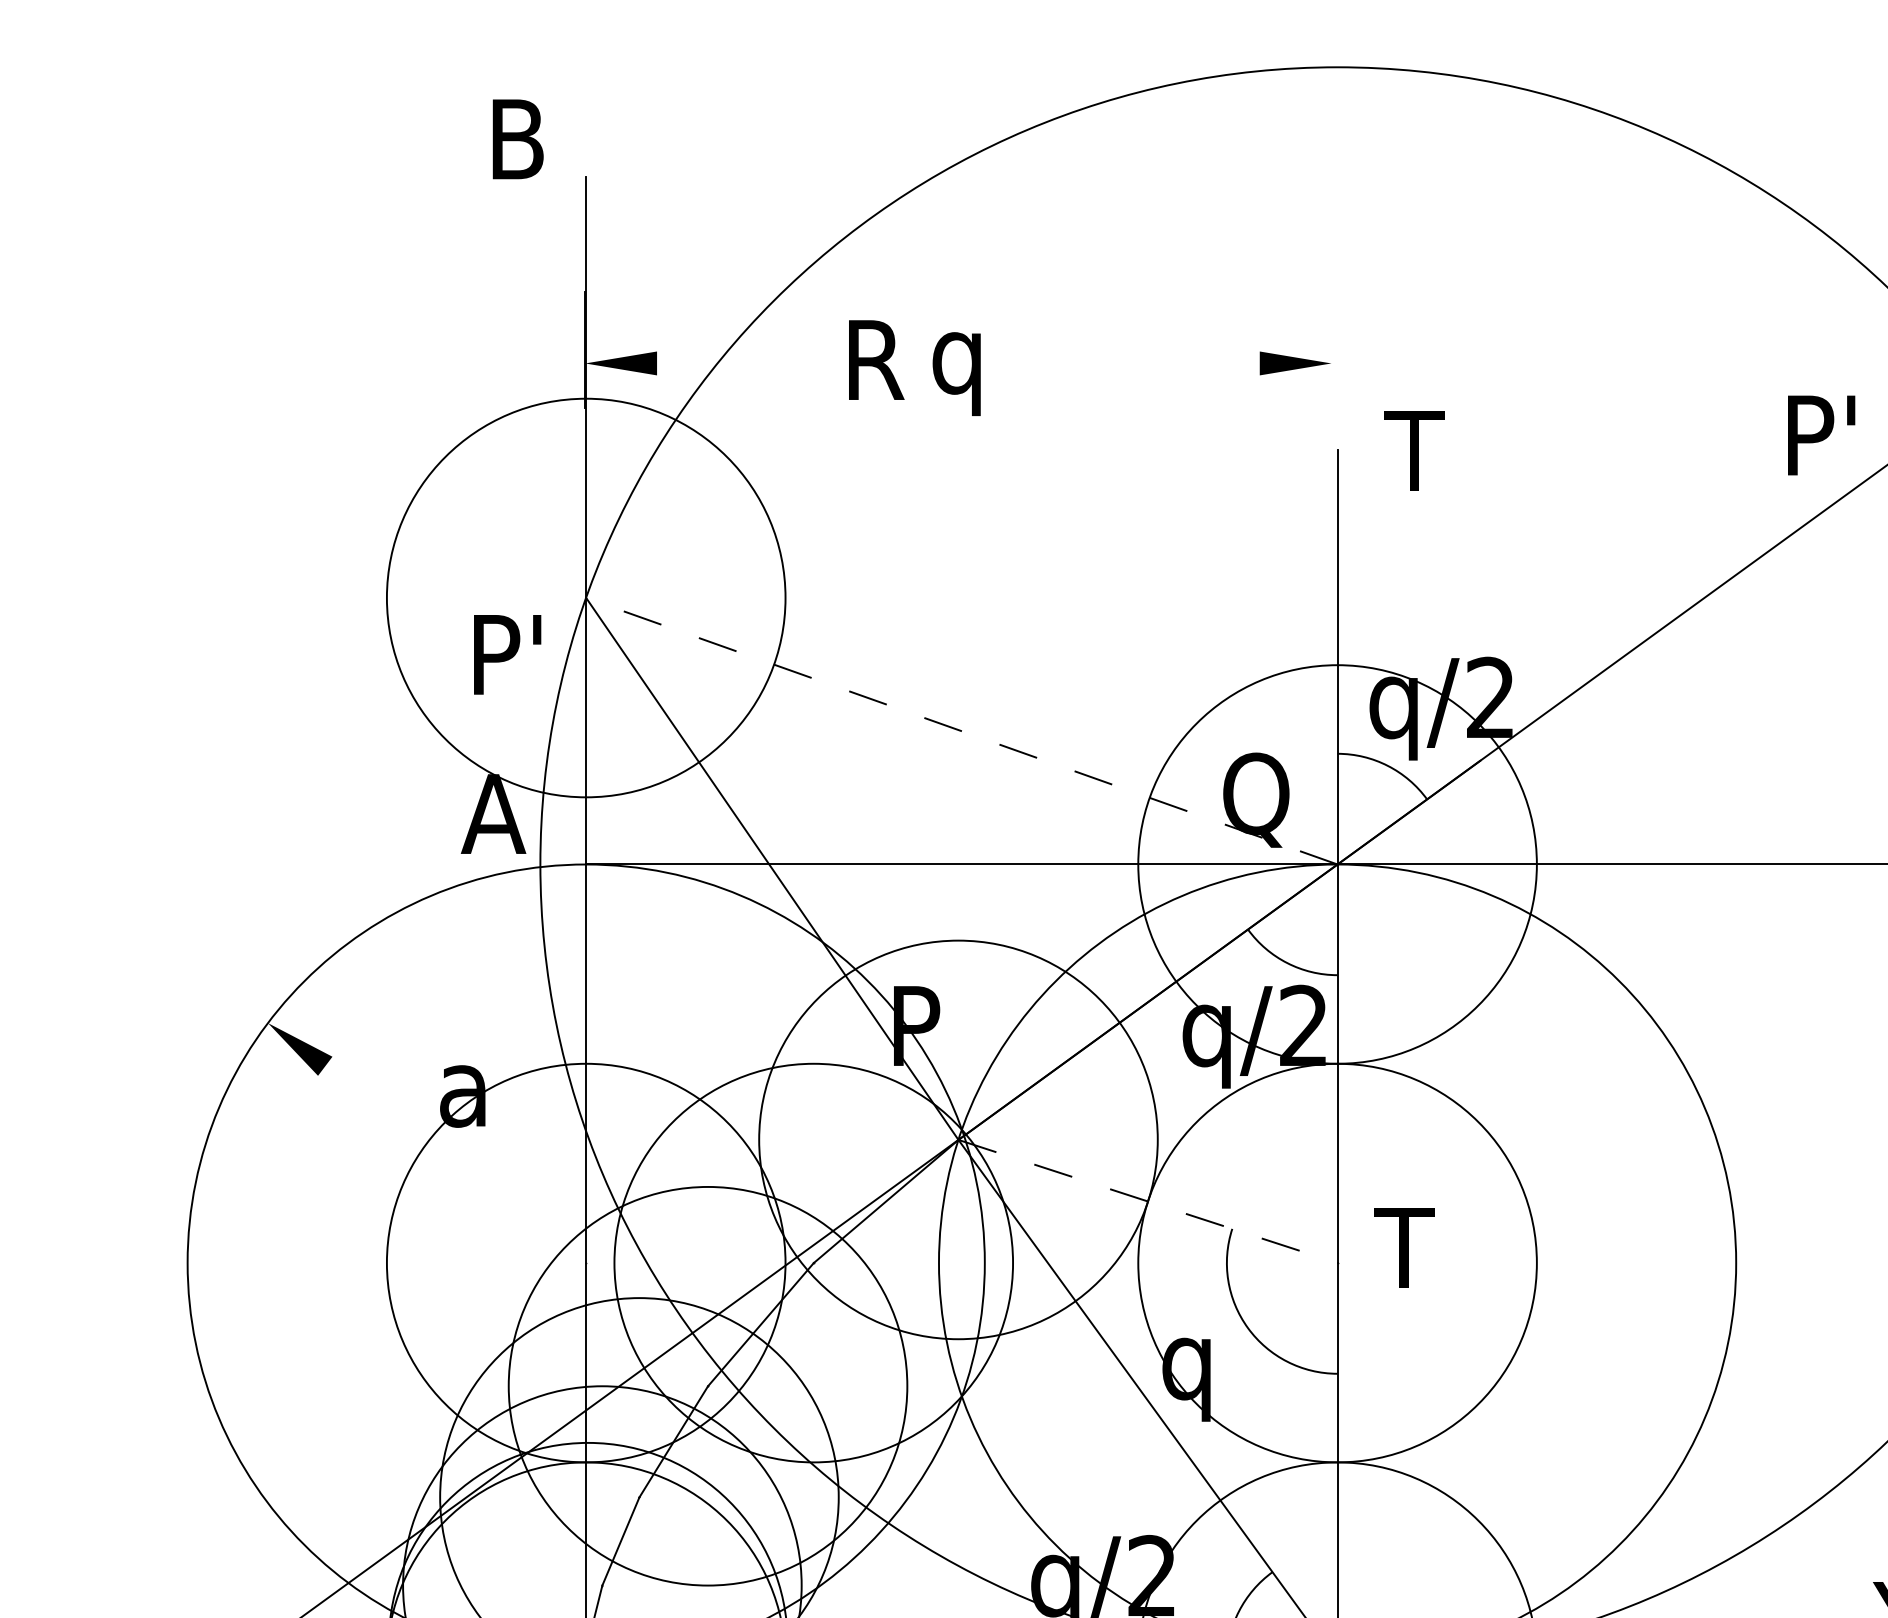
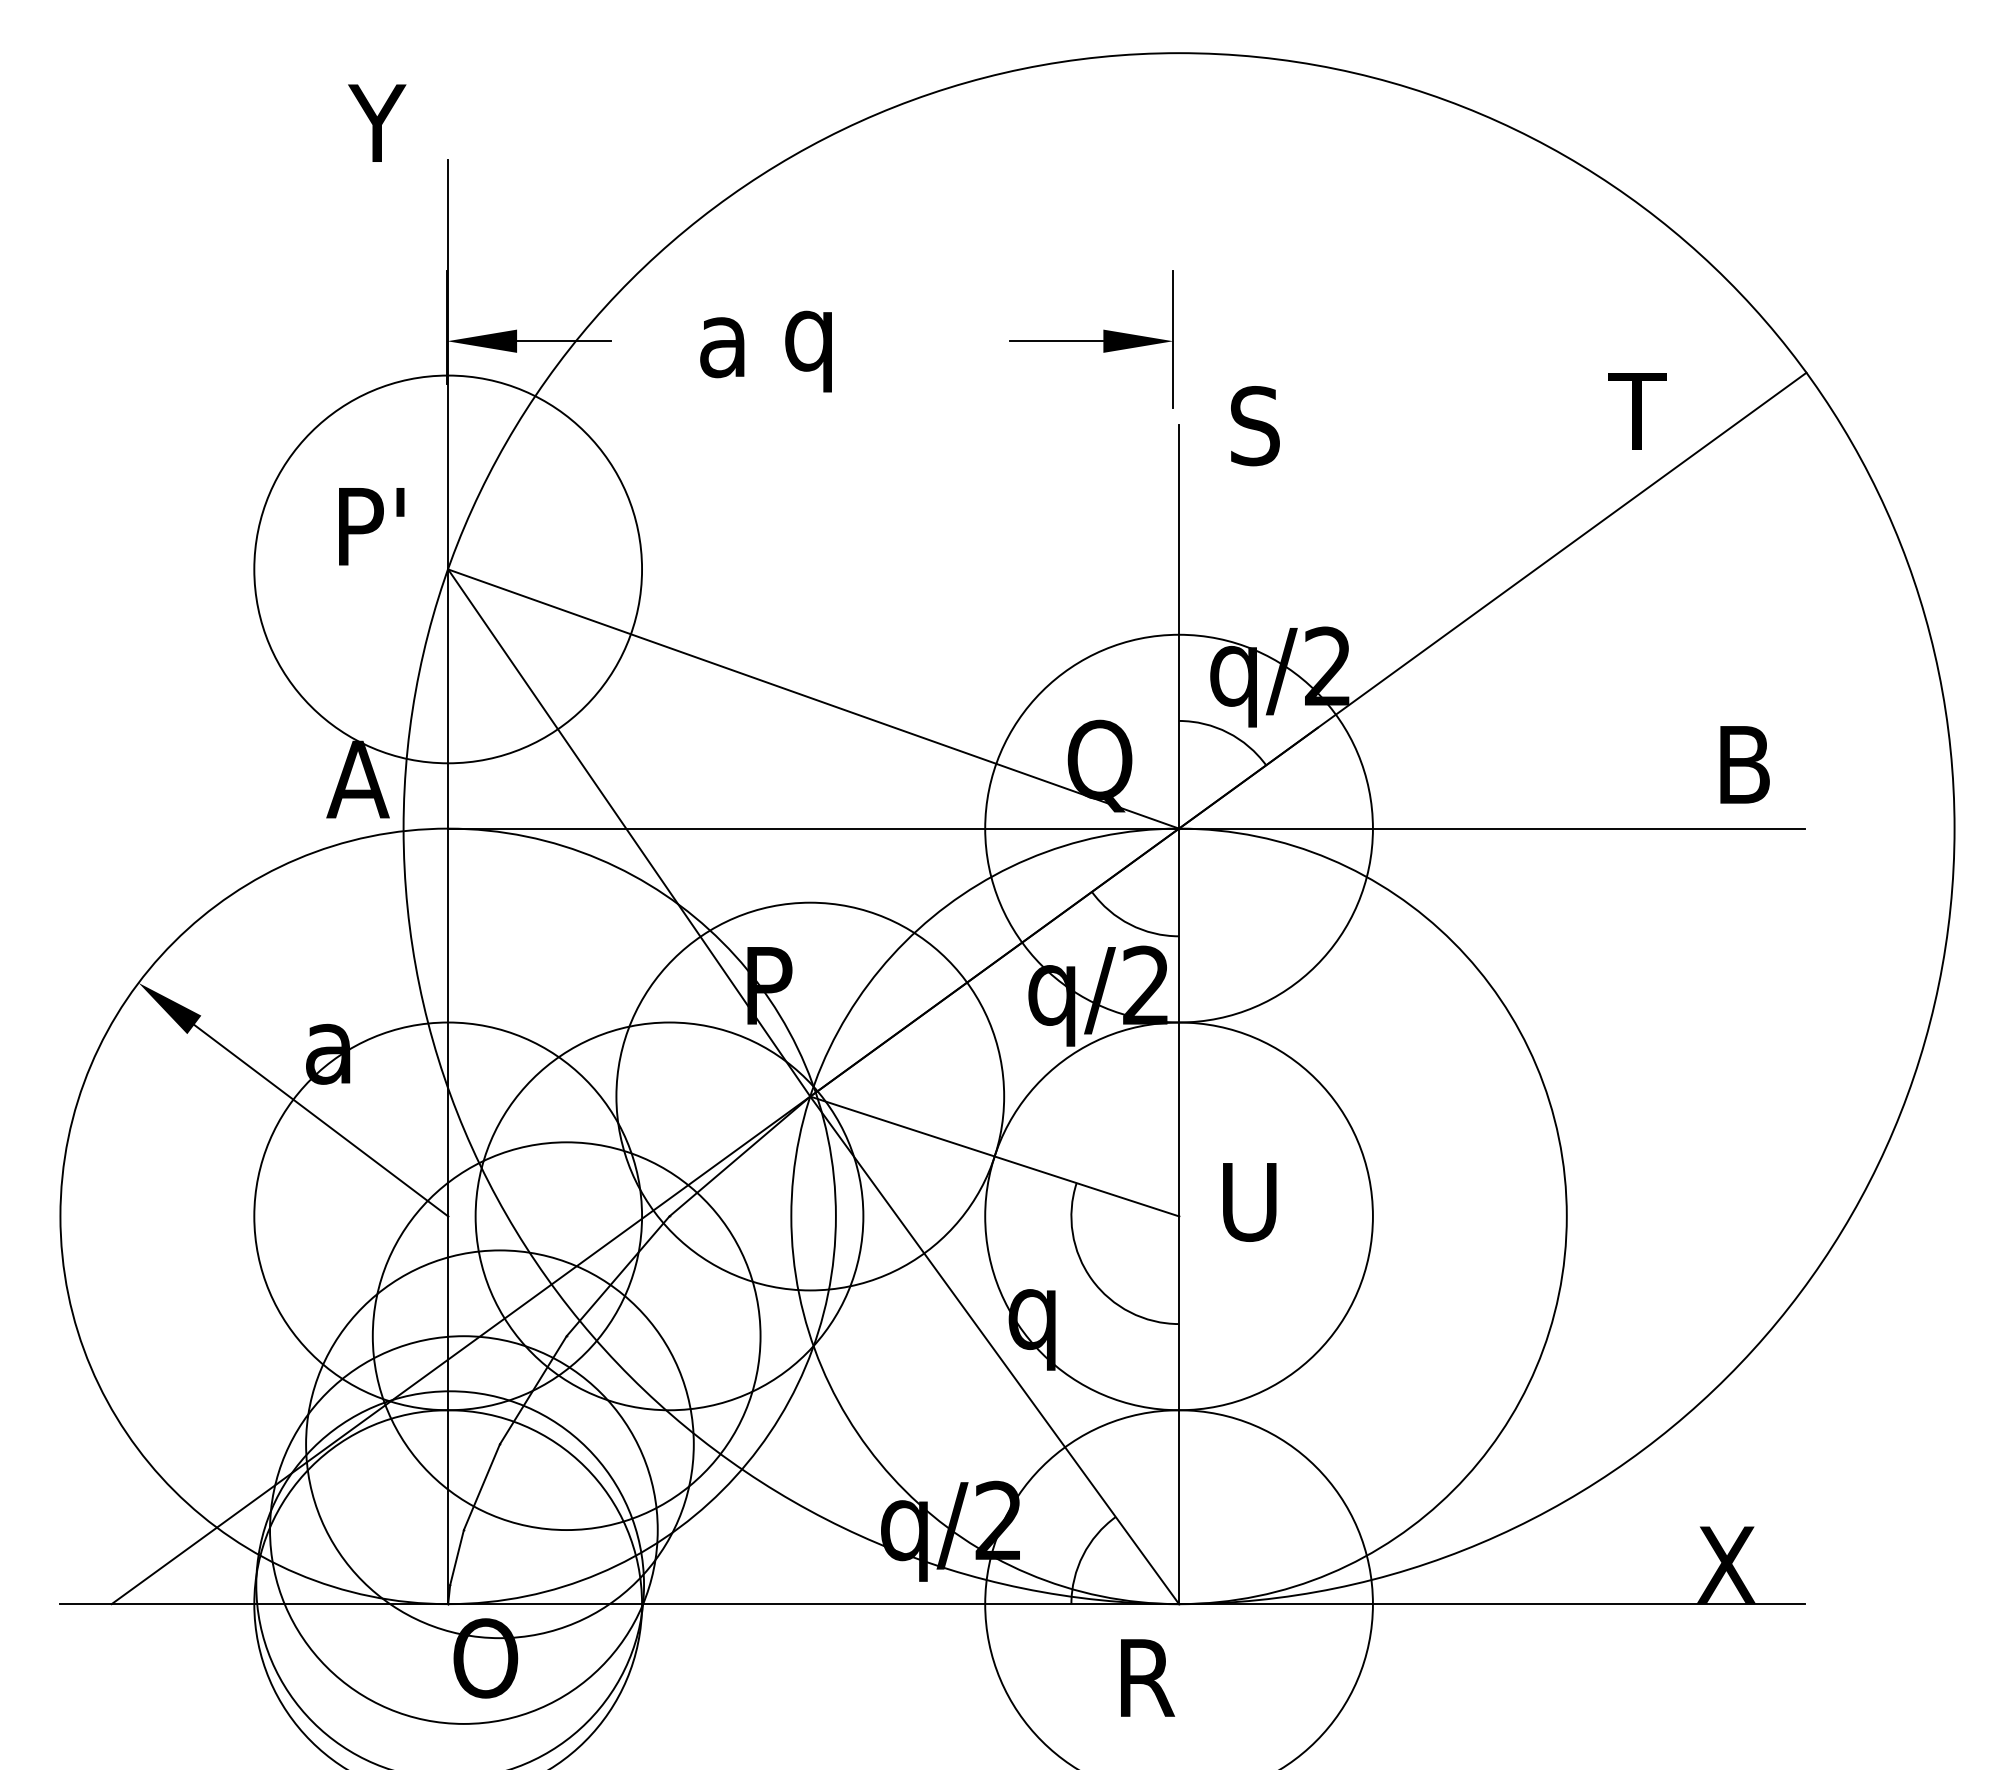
text: (513, 138) -> (377, 122), B -> Y
text: (874, 360) -> (728, 338), R -> a
line: (1331, 361) -> (1173, 339), added
line: (704, 363) -> (563, 341), added
line: (1211, 363) -> (1056, 341), added
text: (1817, 435) -> (1645, 411), P' -> T
text: (1414, 451) -> (1253, 426), T -> S
text: (507, 654) -> (371, 526), moved
line: (961, 731) -> (813, 699), dashed -> solid
line: (455, 1164) -> (321, 1120), added
line: (1147, 1201) -> (994, 1156), dashed -> solid
text: (1405, 1248) -> (1245, 1202), T -> U

